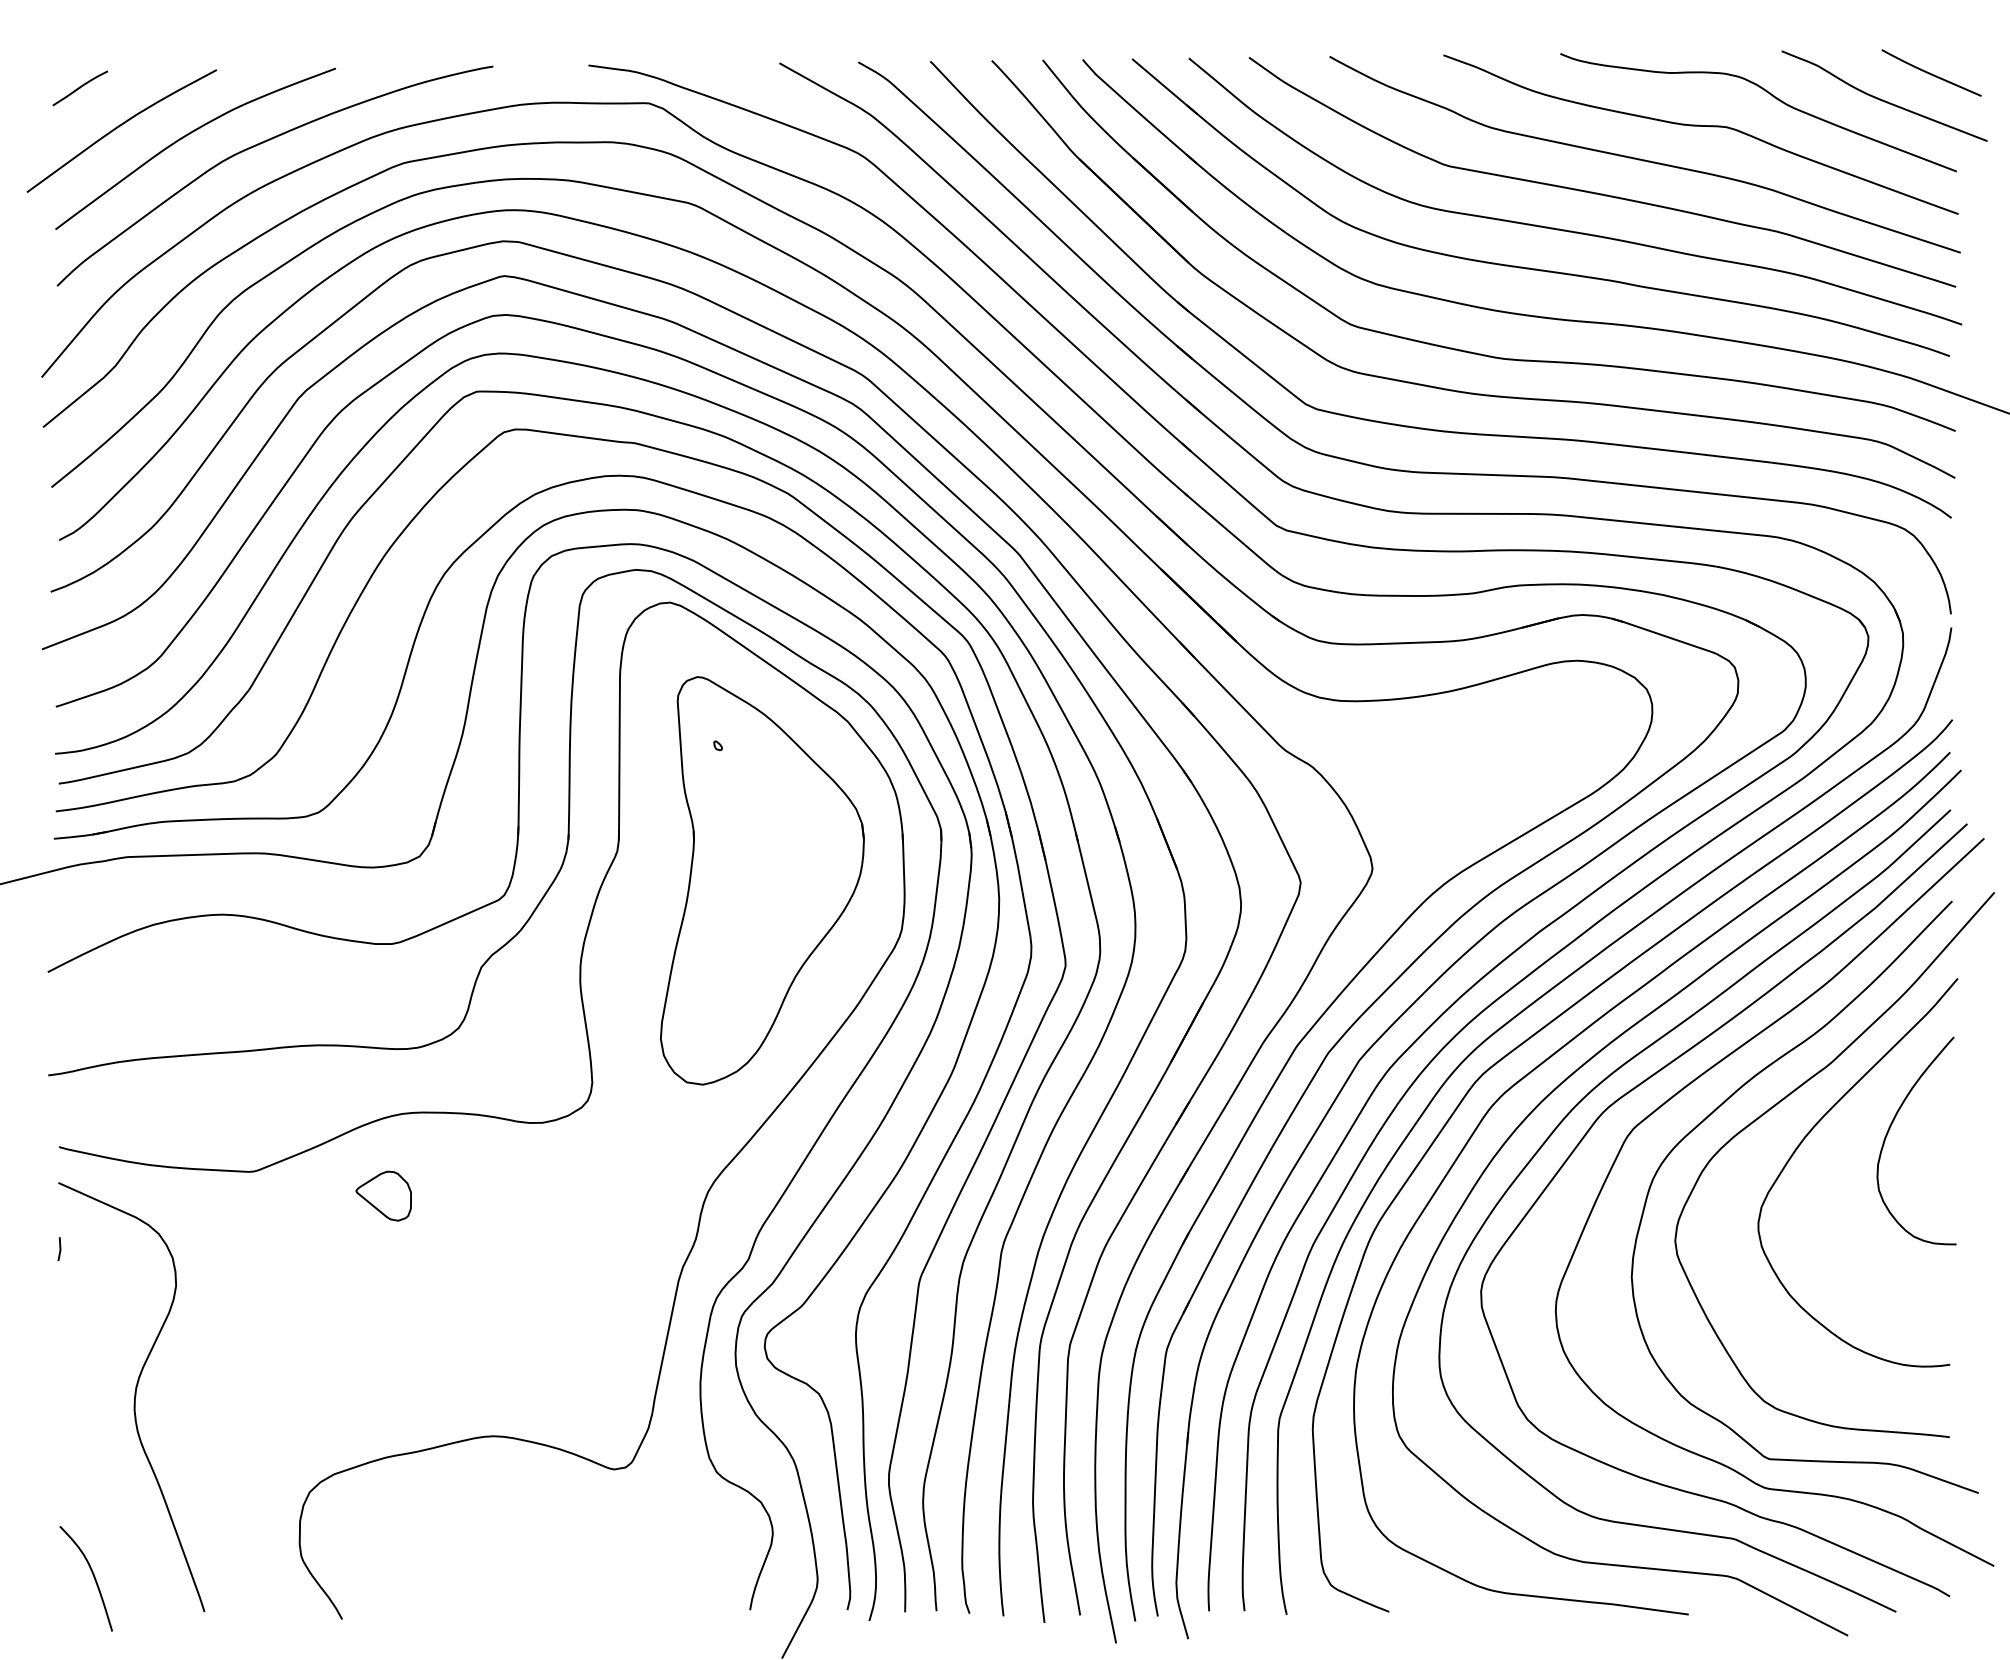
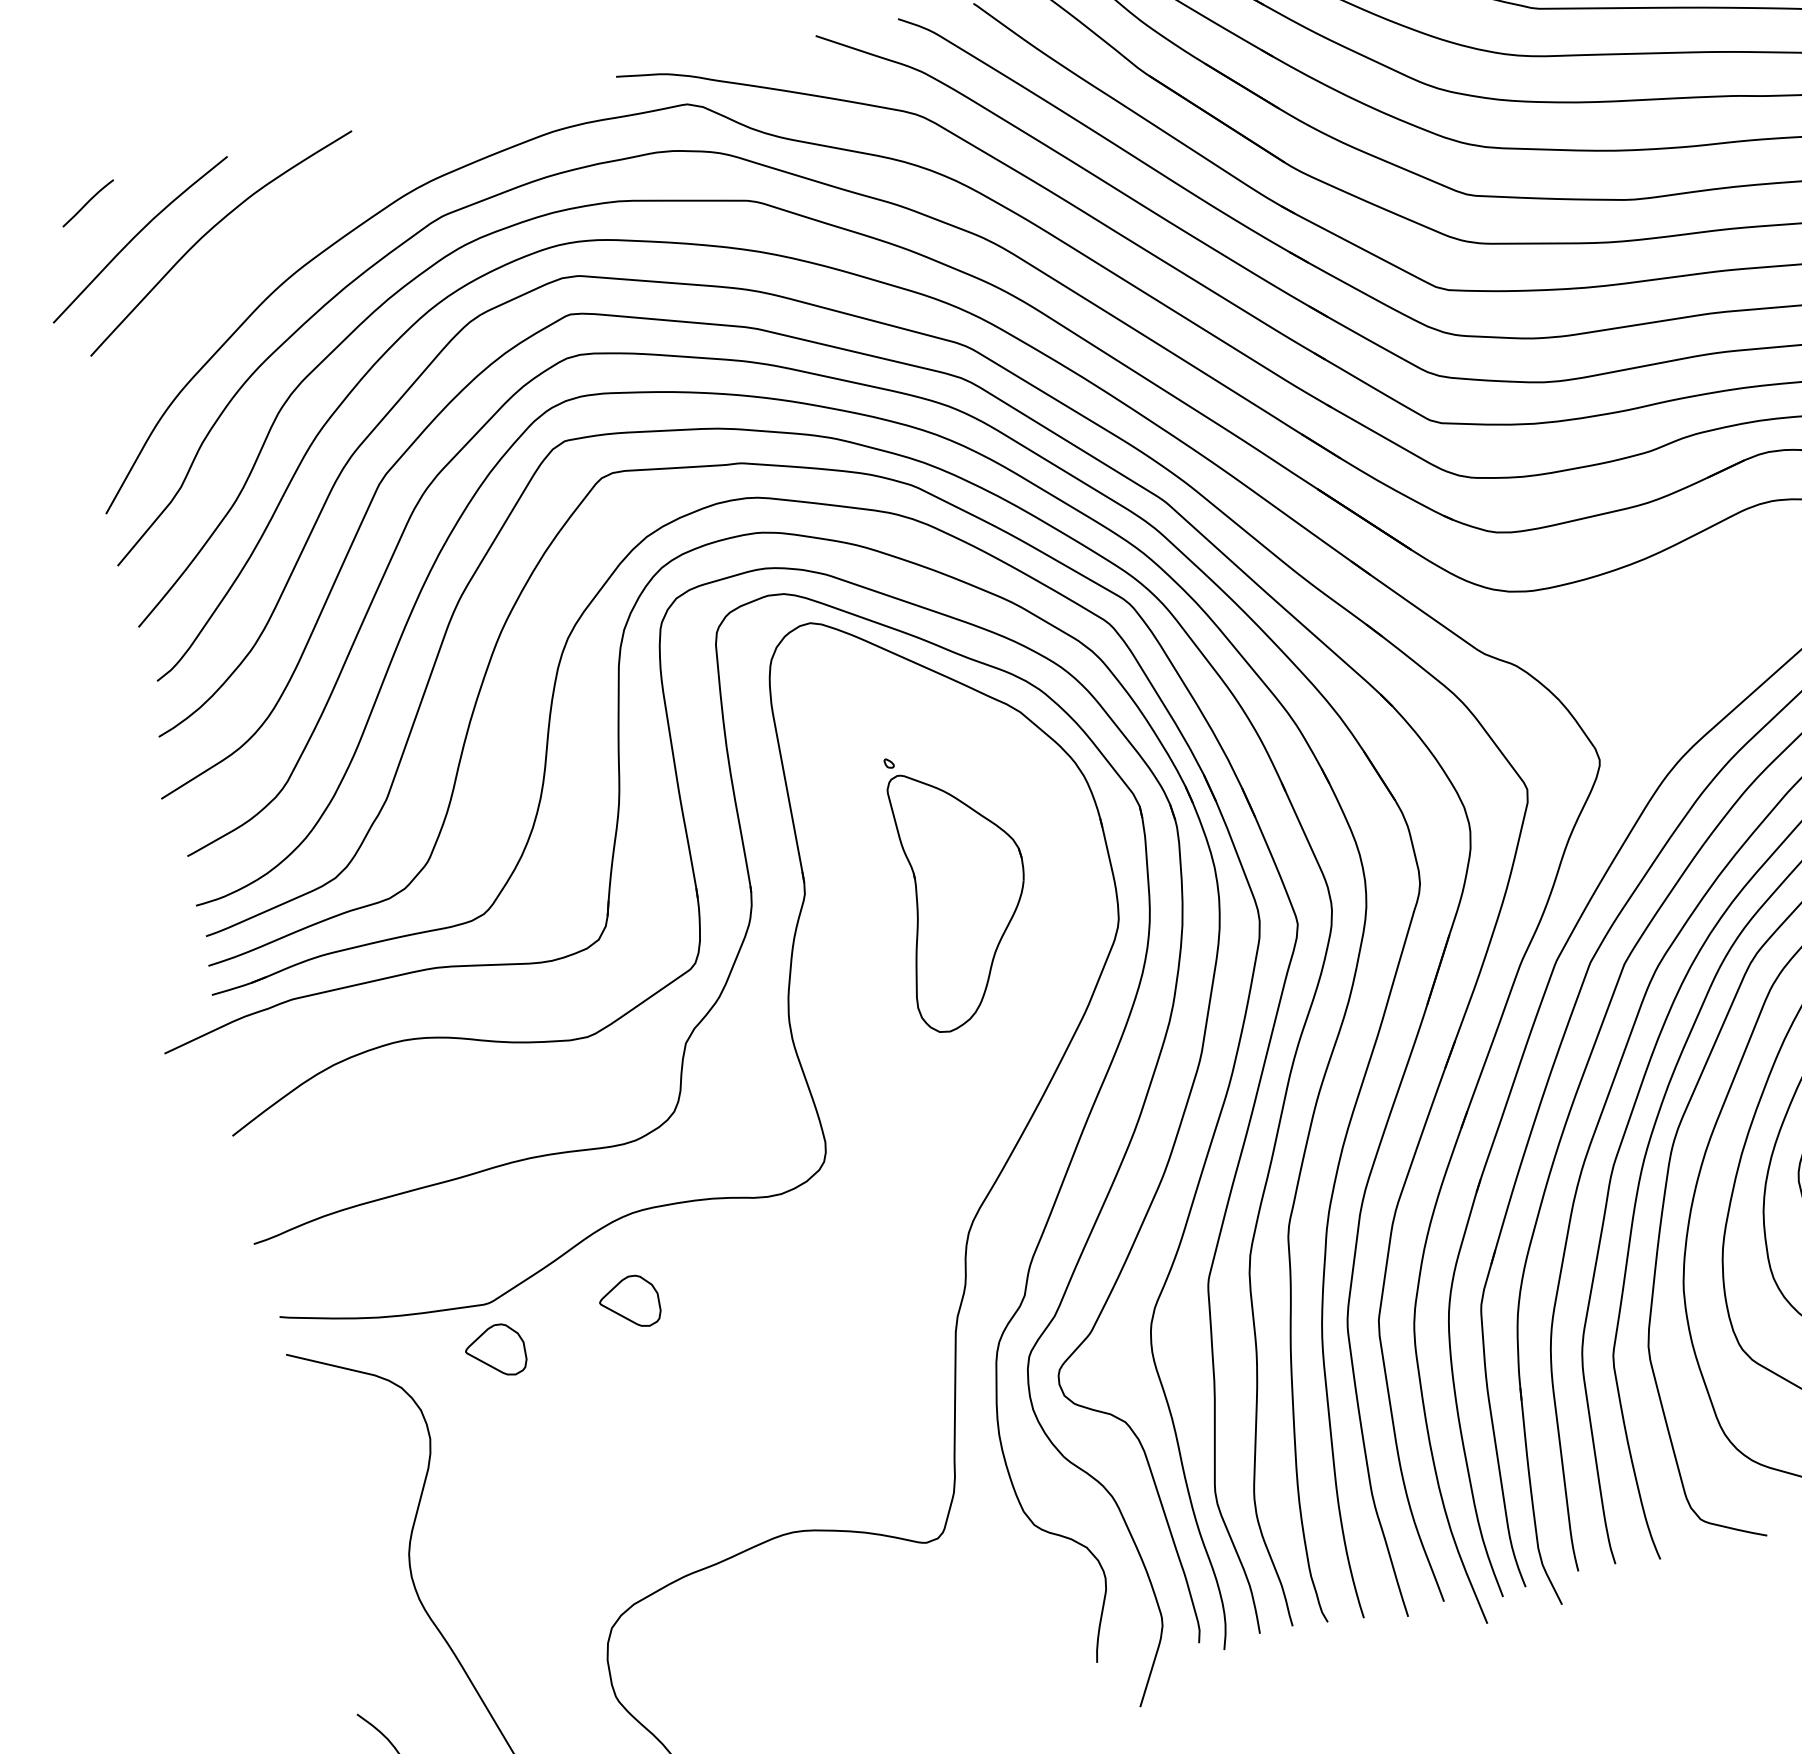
curve: (263, 143) -> (291, 224), removed
part: (762, 880) -> (962, 895), size x0.6
part: (251, 1216) -> (495, 1350), added
line: (59, 1248) -> (300, 1423), removed

